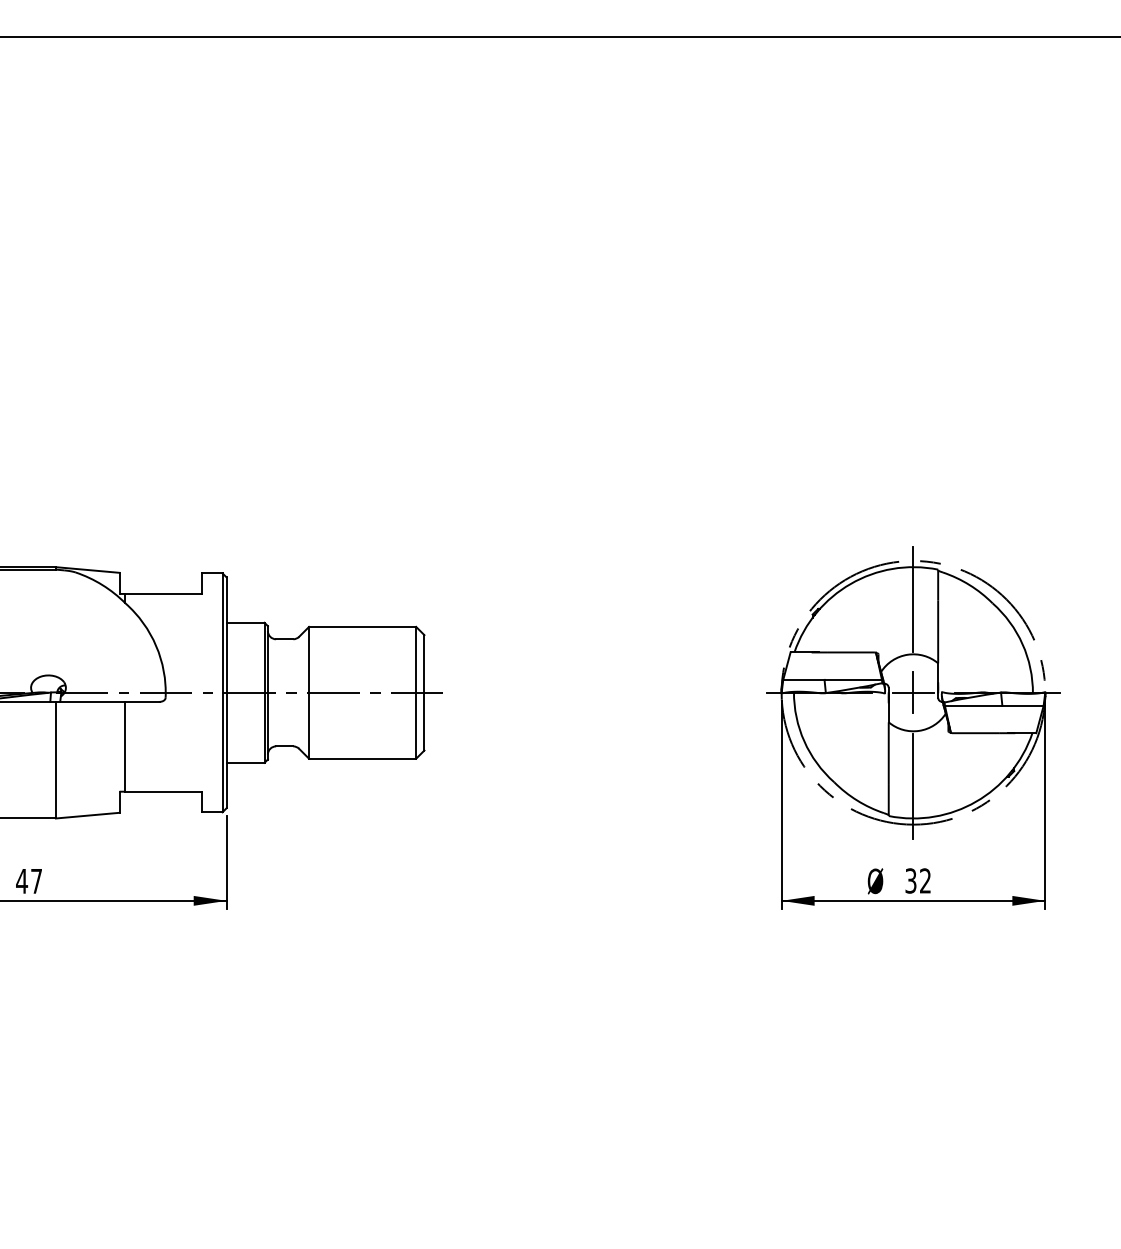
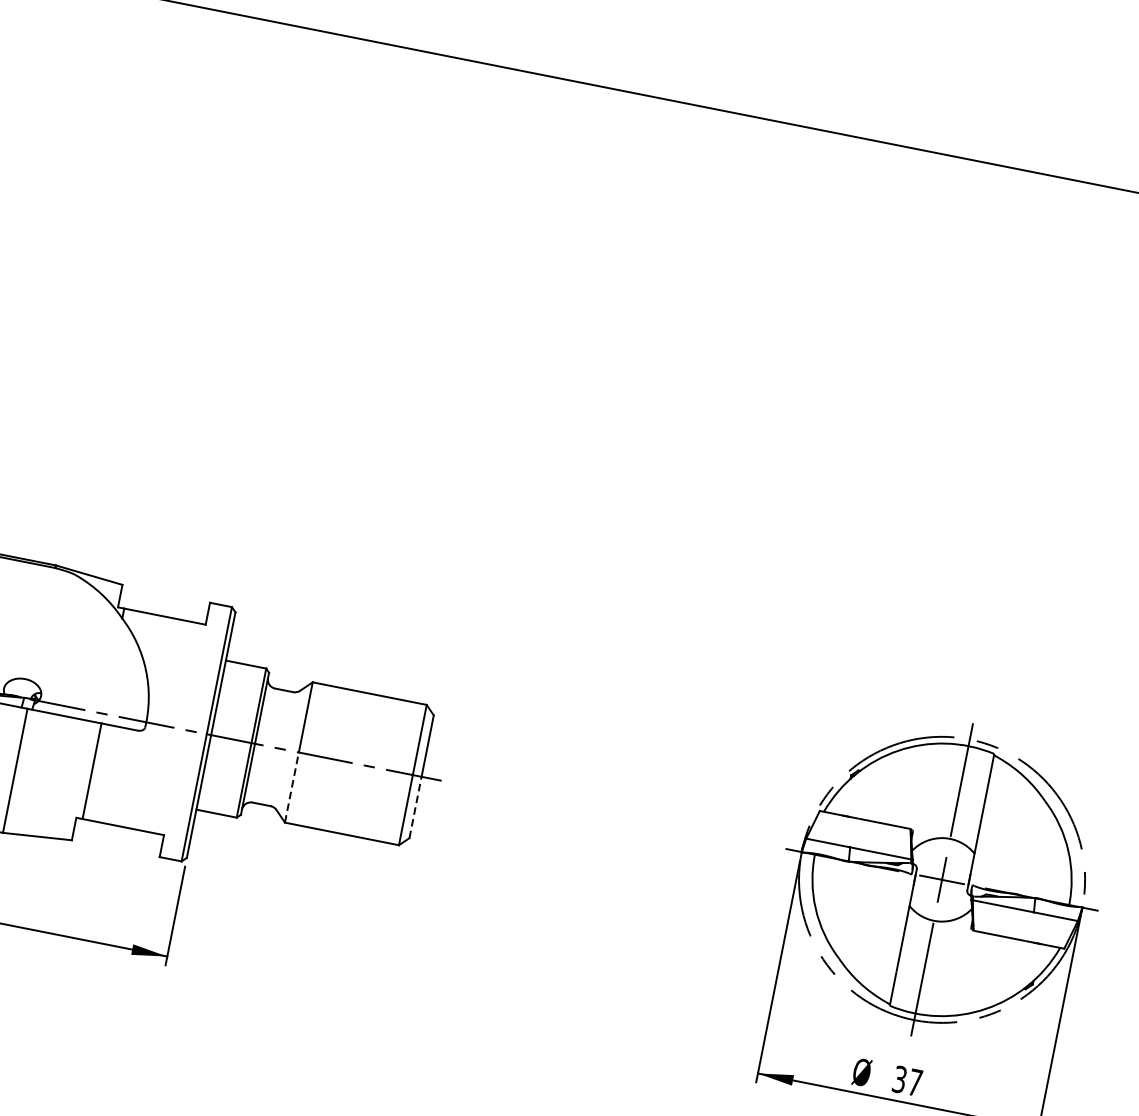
line: (424, 721) -> (415, 807), solid -> dashed
line: (309, 725) -> (292, 787), solid -> dashed
text: (925, 880) -> (915, 1082), 32 -> 37

